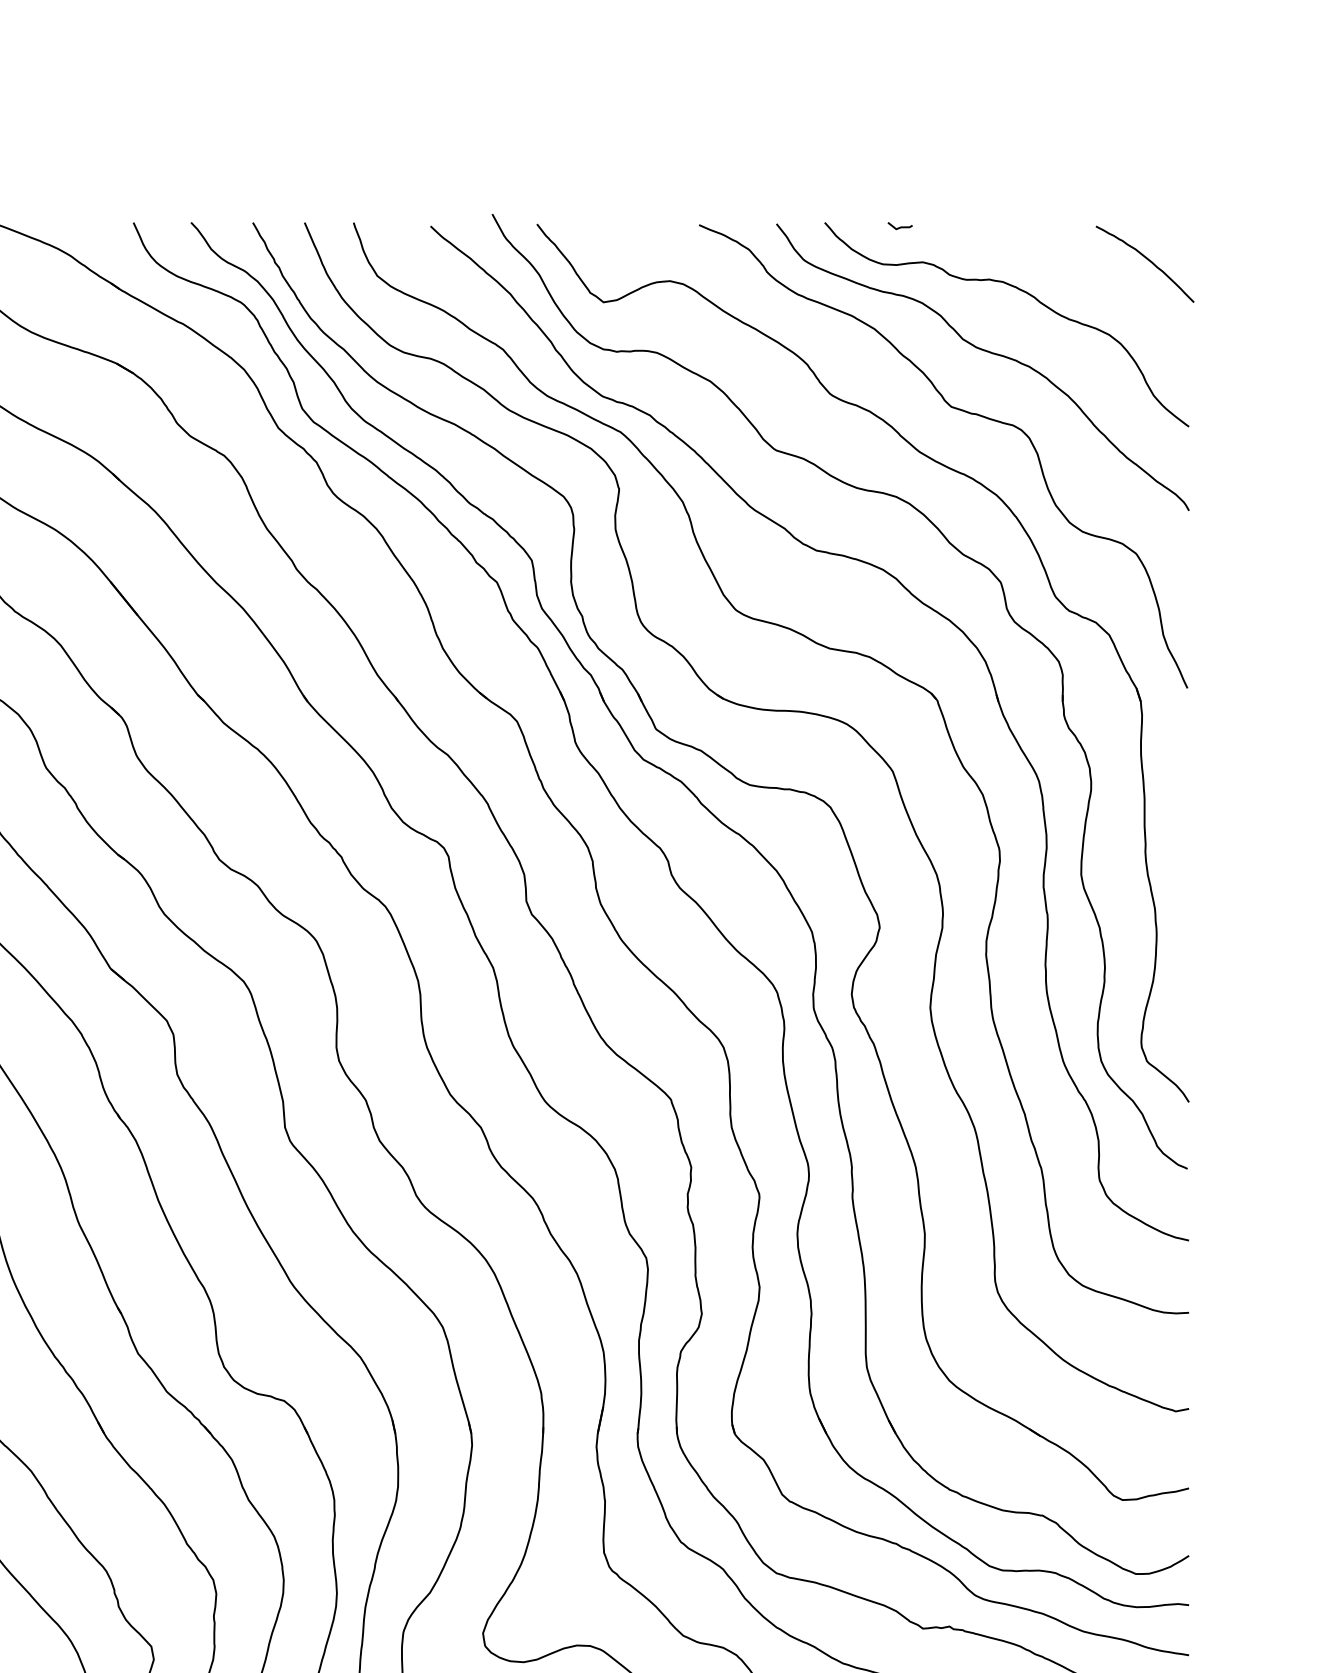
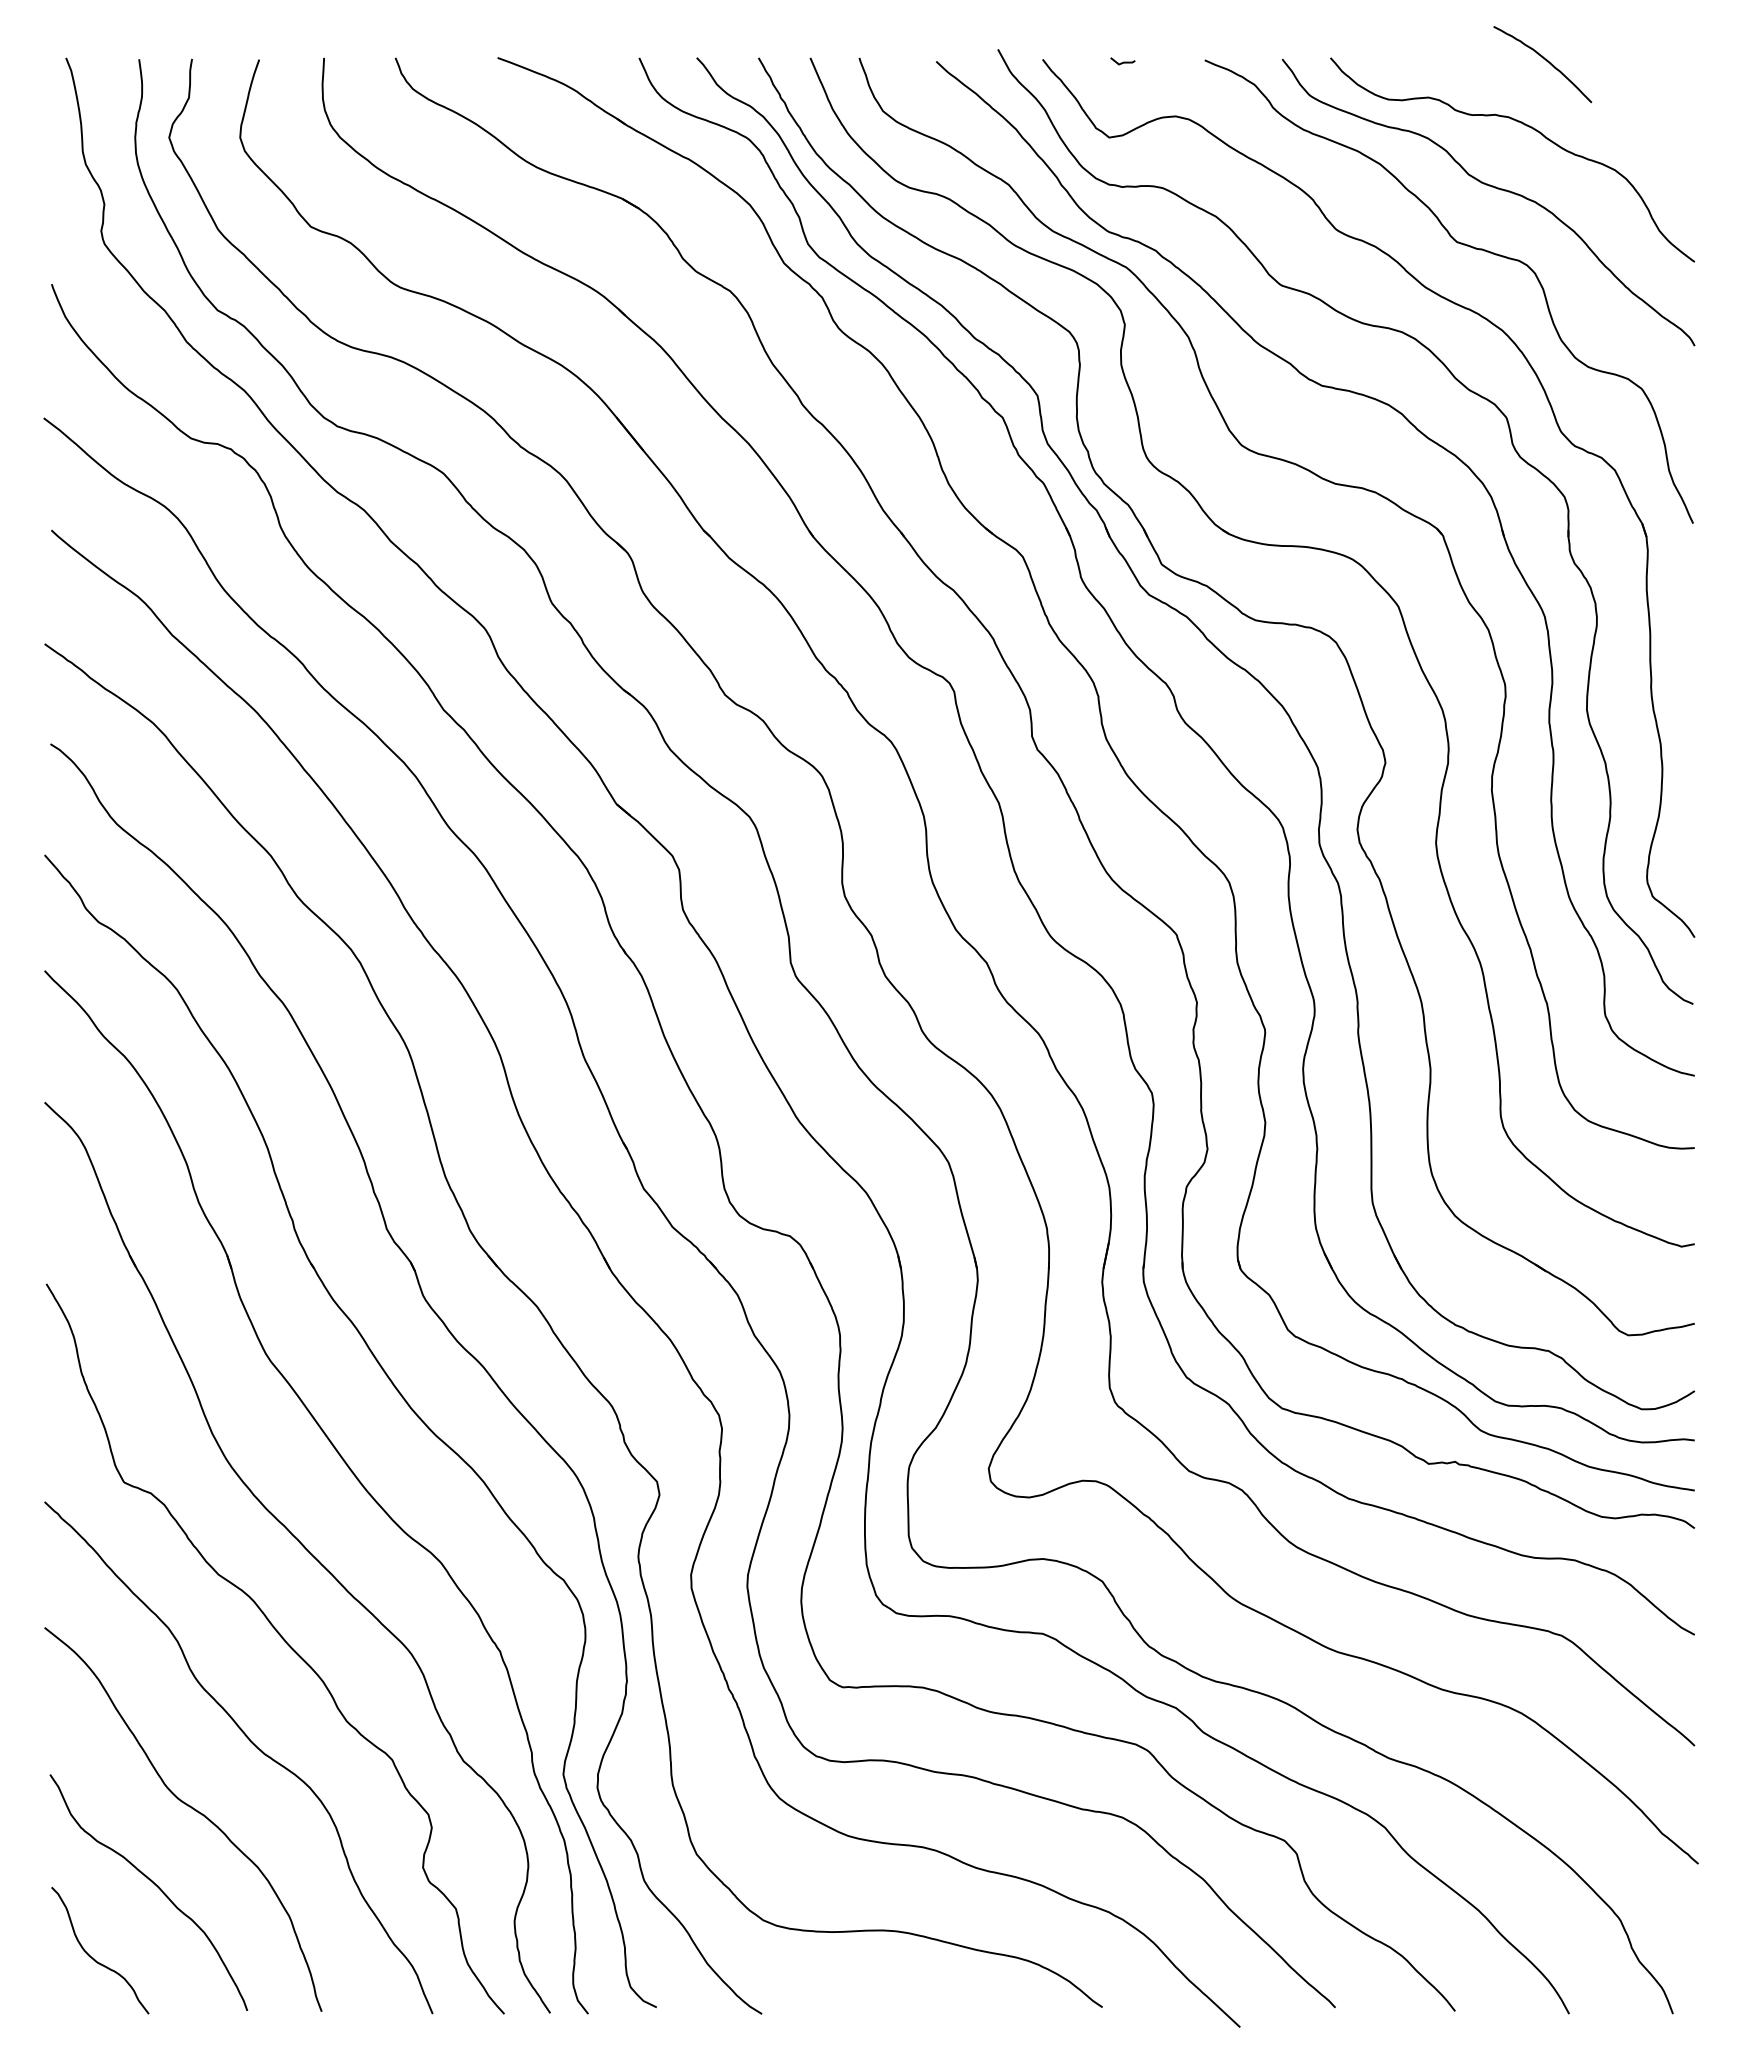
line: (900, 226) -> (1123, 61), moved
curve: (1147, 260) -> (1545, 60), moved

